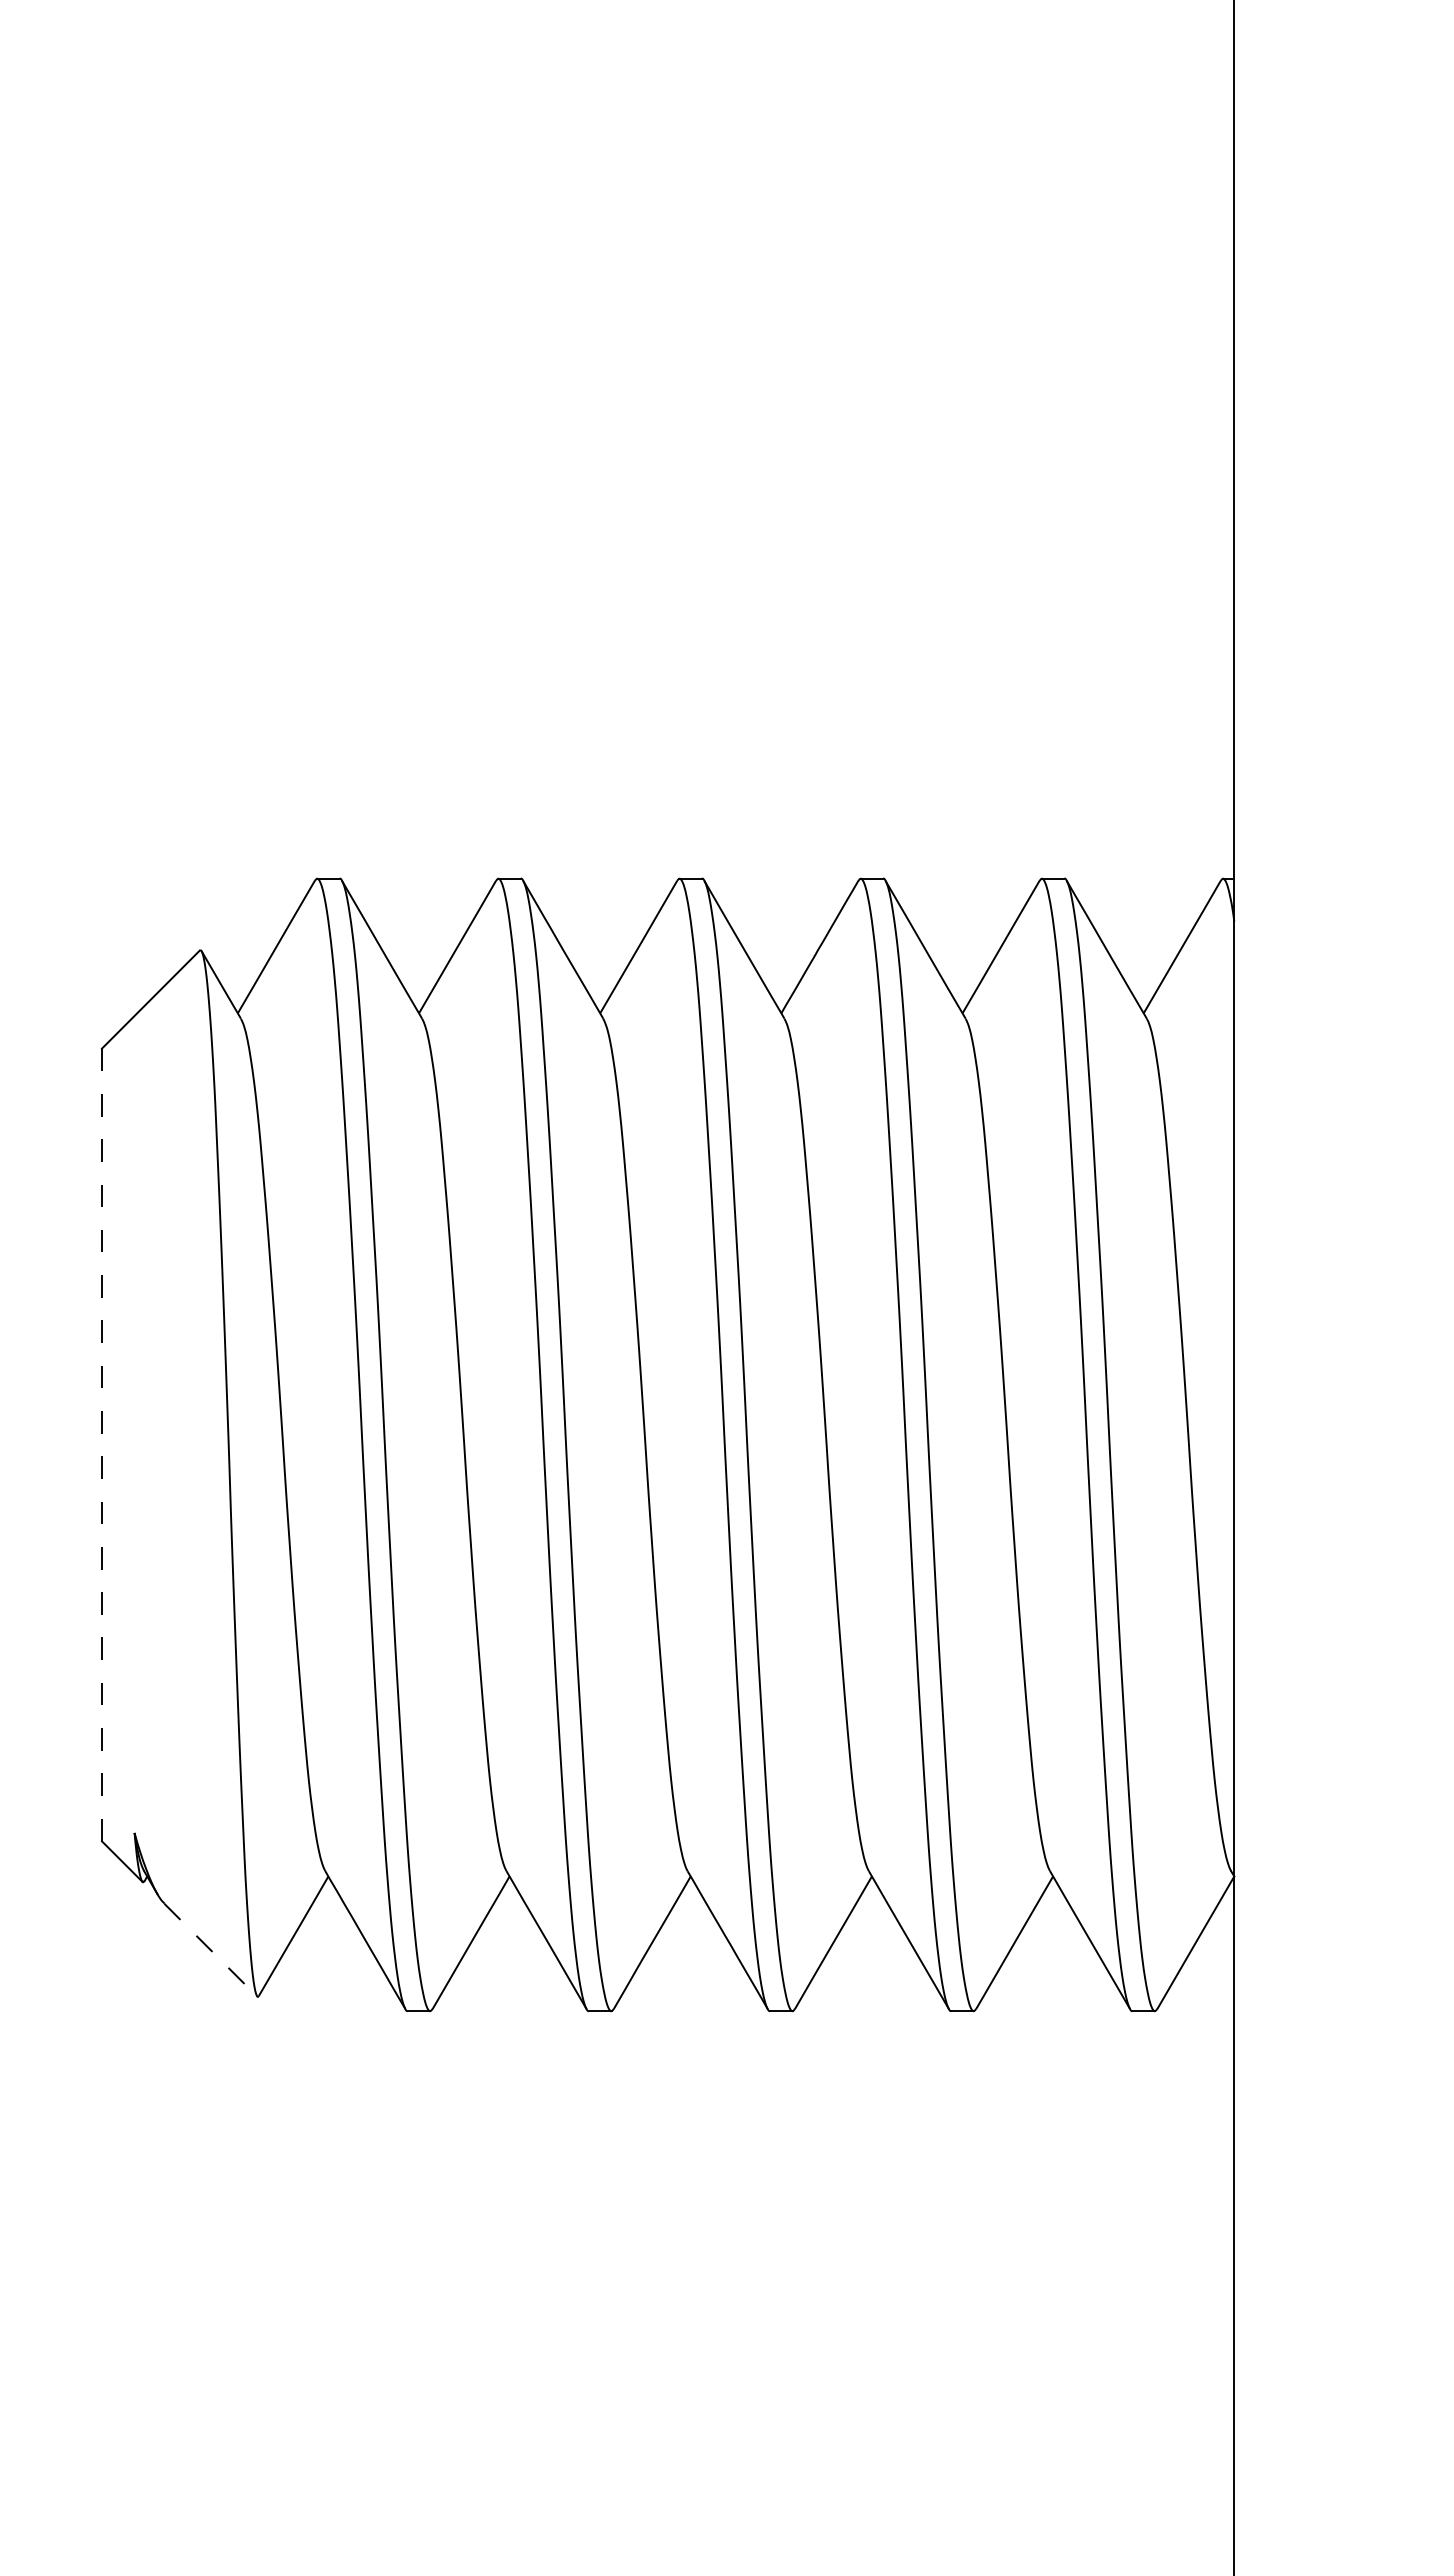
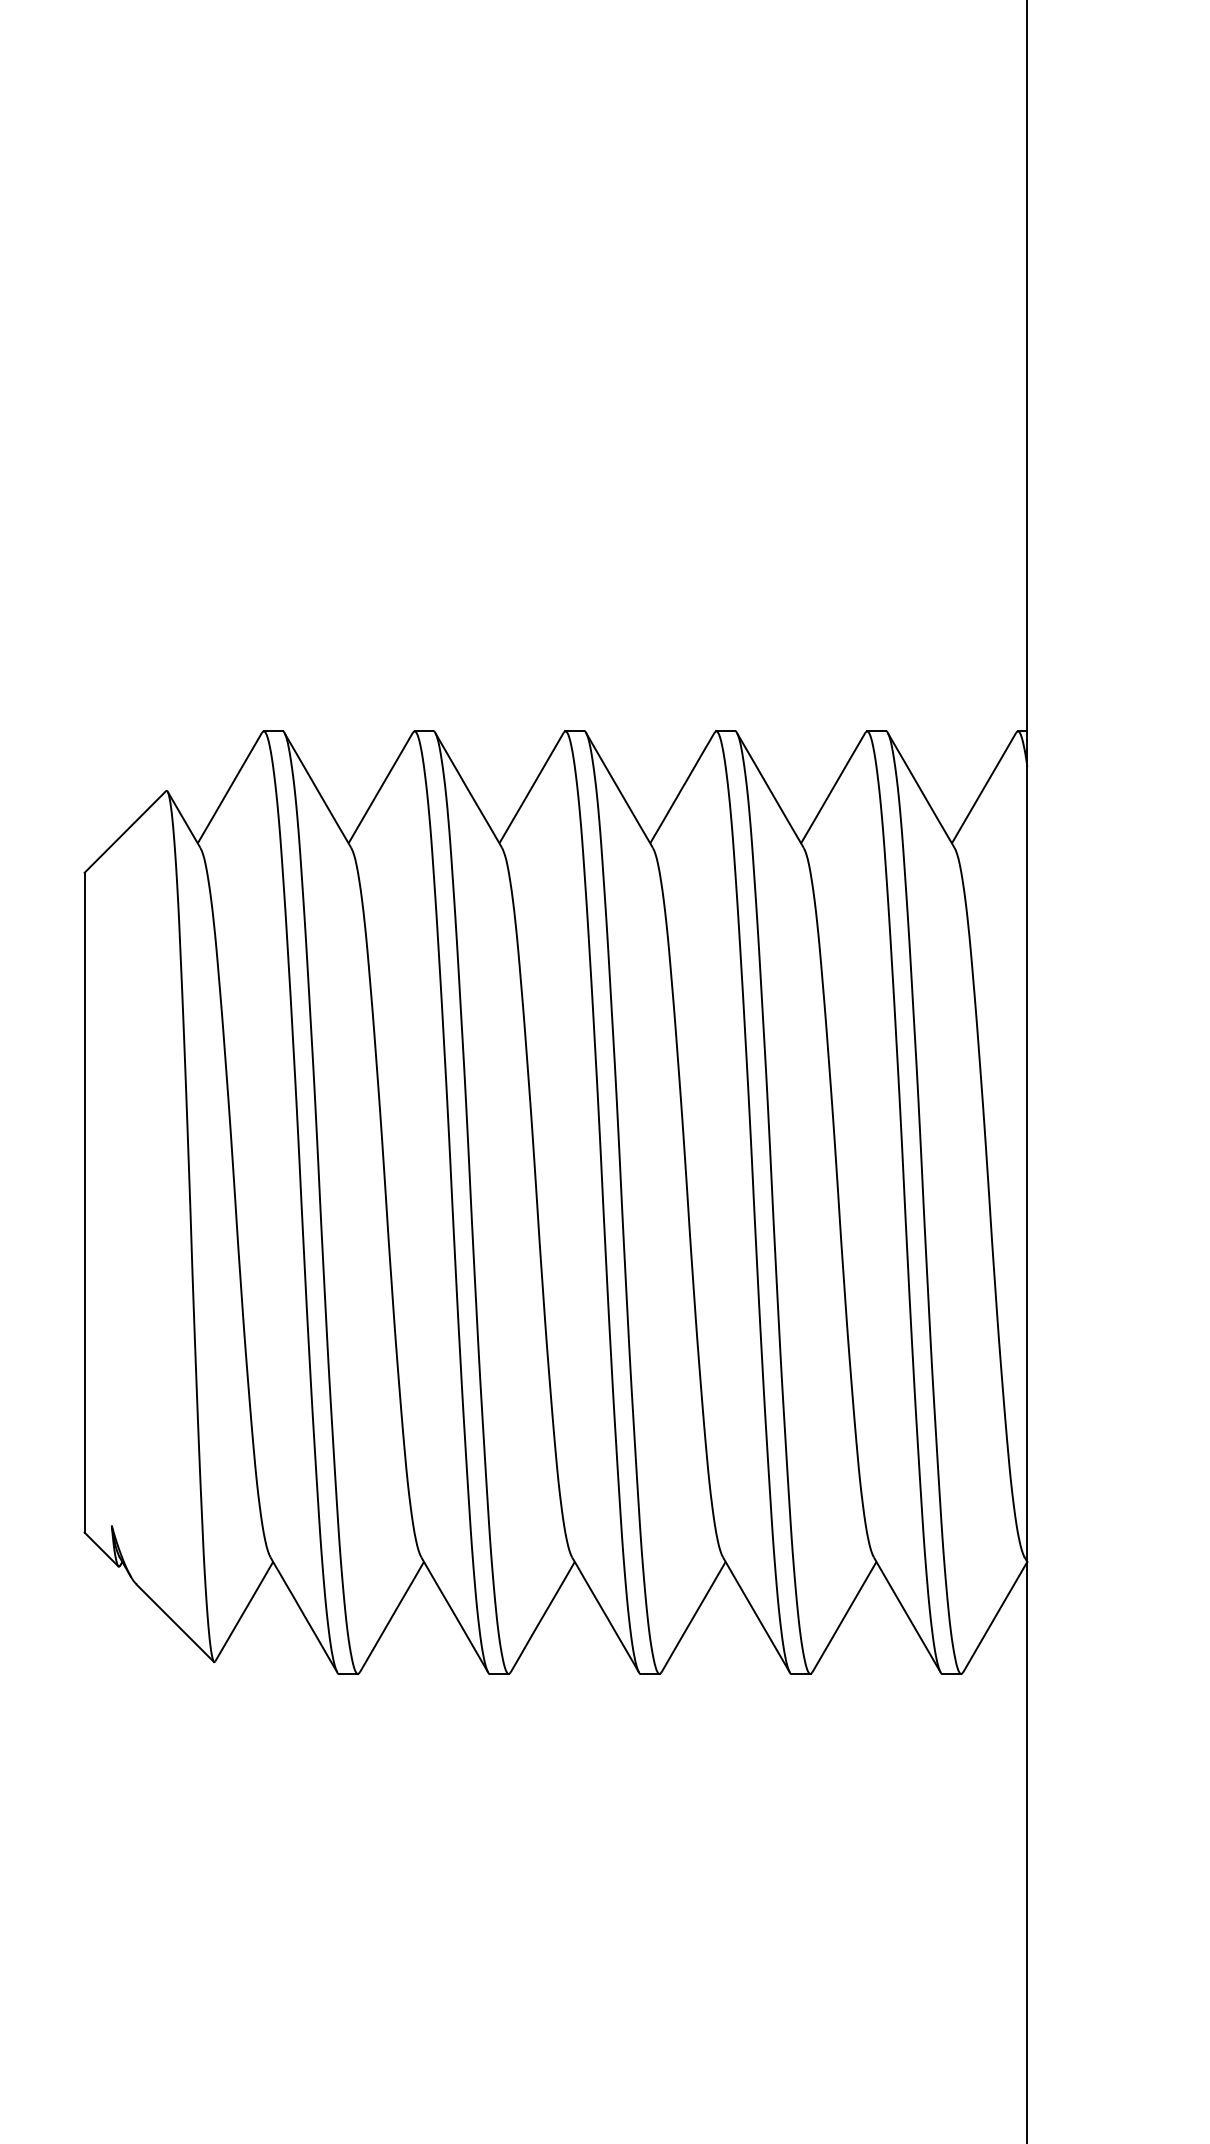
line: (101, 1445) -> (84, 1203), dashed -> solid
line: (210, 1950) -> (175, 1623), dashed -> solid

